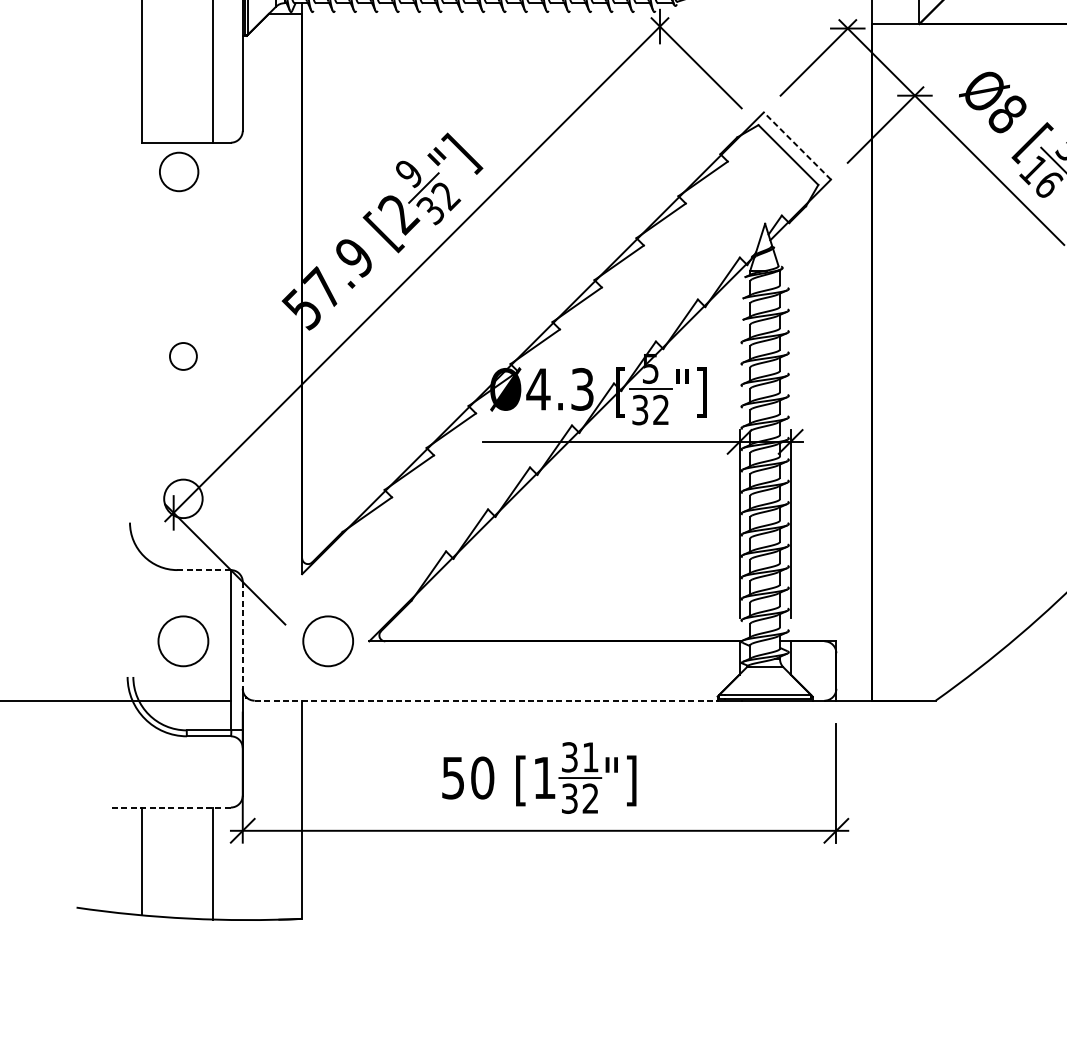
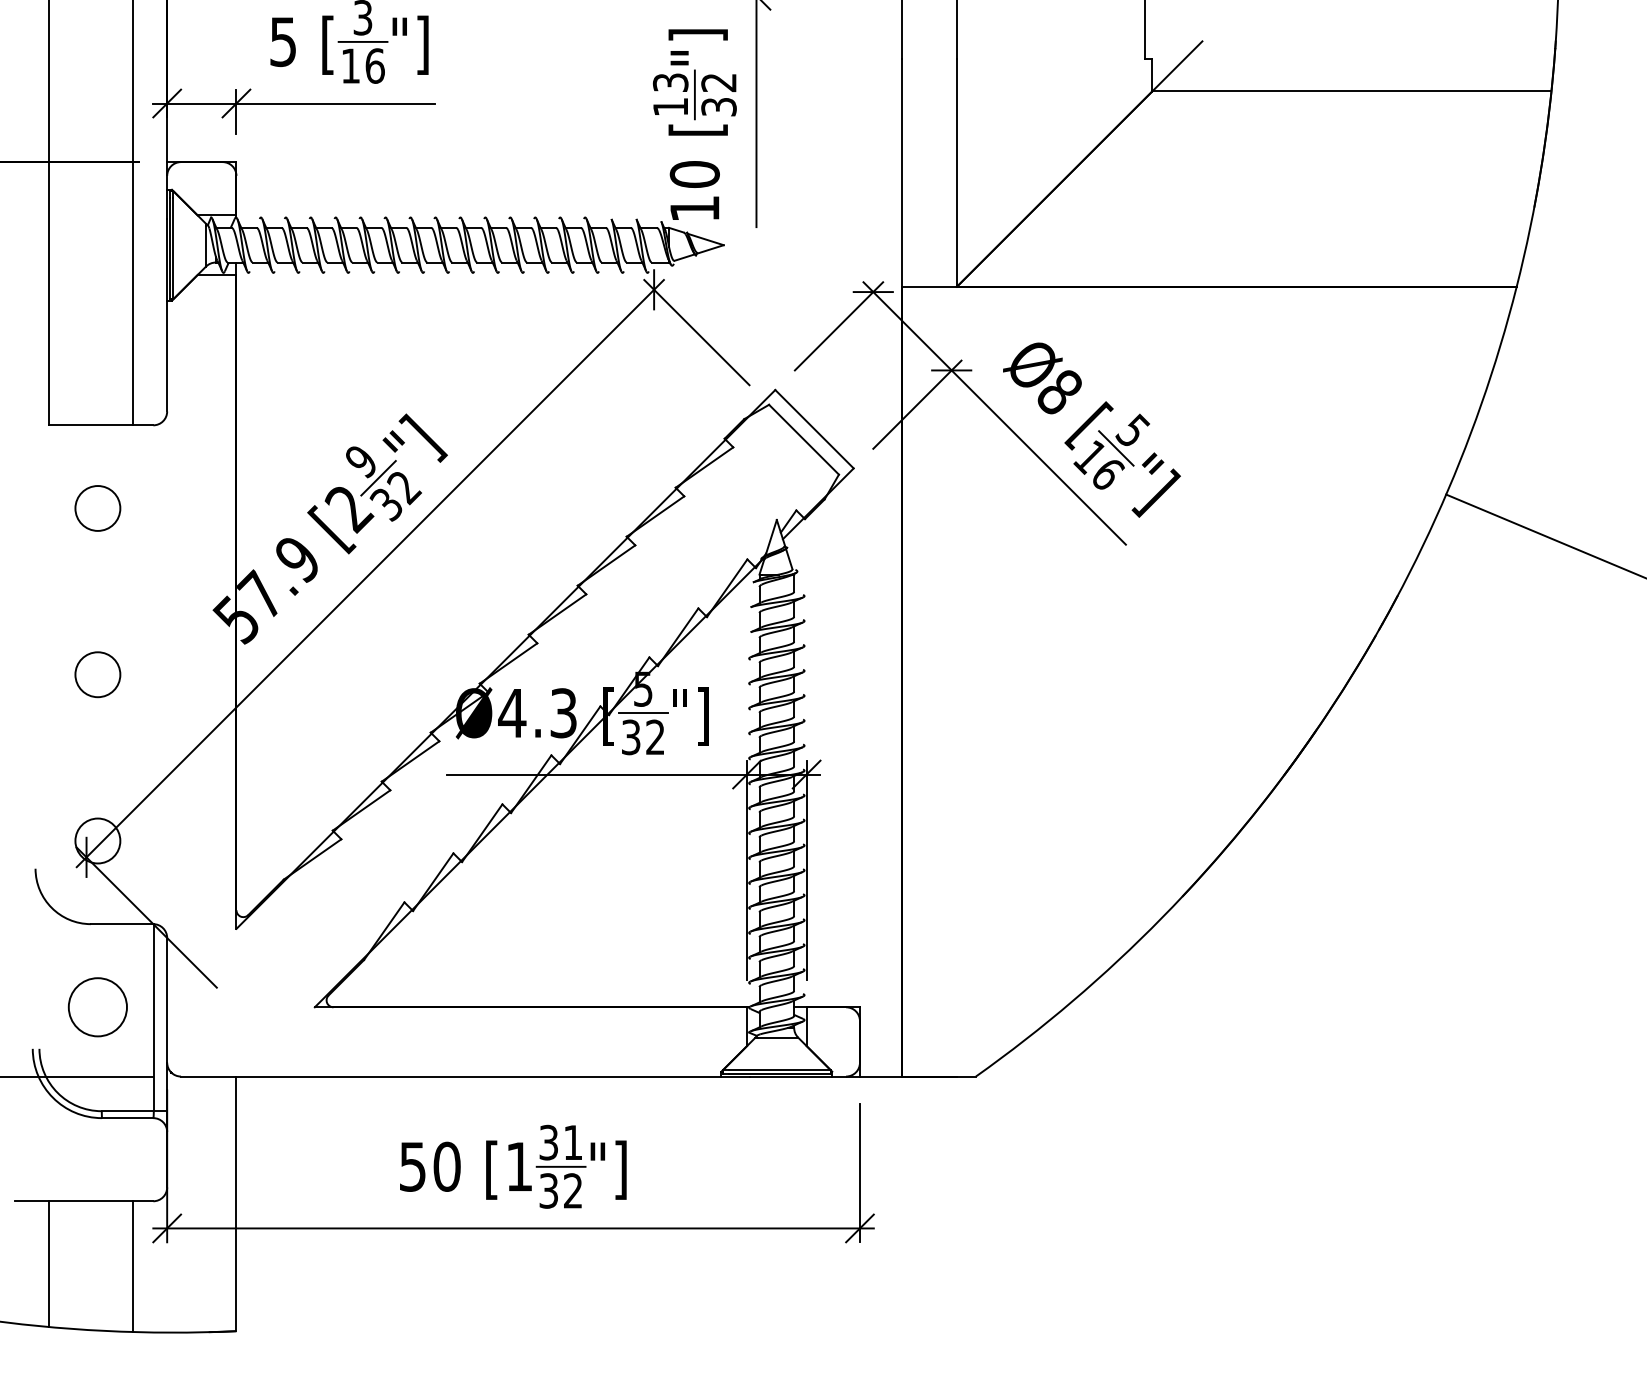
line: (797, 145) -> (814, 428), dashed -> solid
circle: (178, 171) -> (97, 508), moved
circle: (183, 356) -> (97, 674), size x1.43
line: (204, 570) -> (122, 924), dashed -> solid
line: (243, 635) -> (167, 1000), dashed -> solid
circle: (327, 641) -> (266, 1007), removed
line: (486, 700) -> (451, 1076), dashed -> solid
line: (171, 807) -> (83, 1201), dashed -> solid

